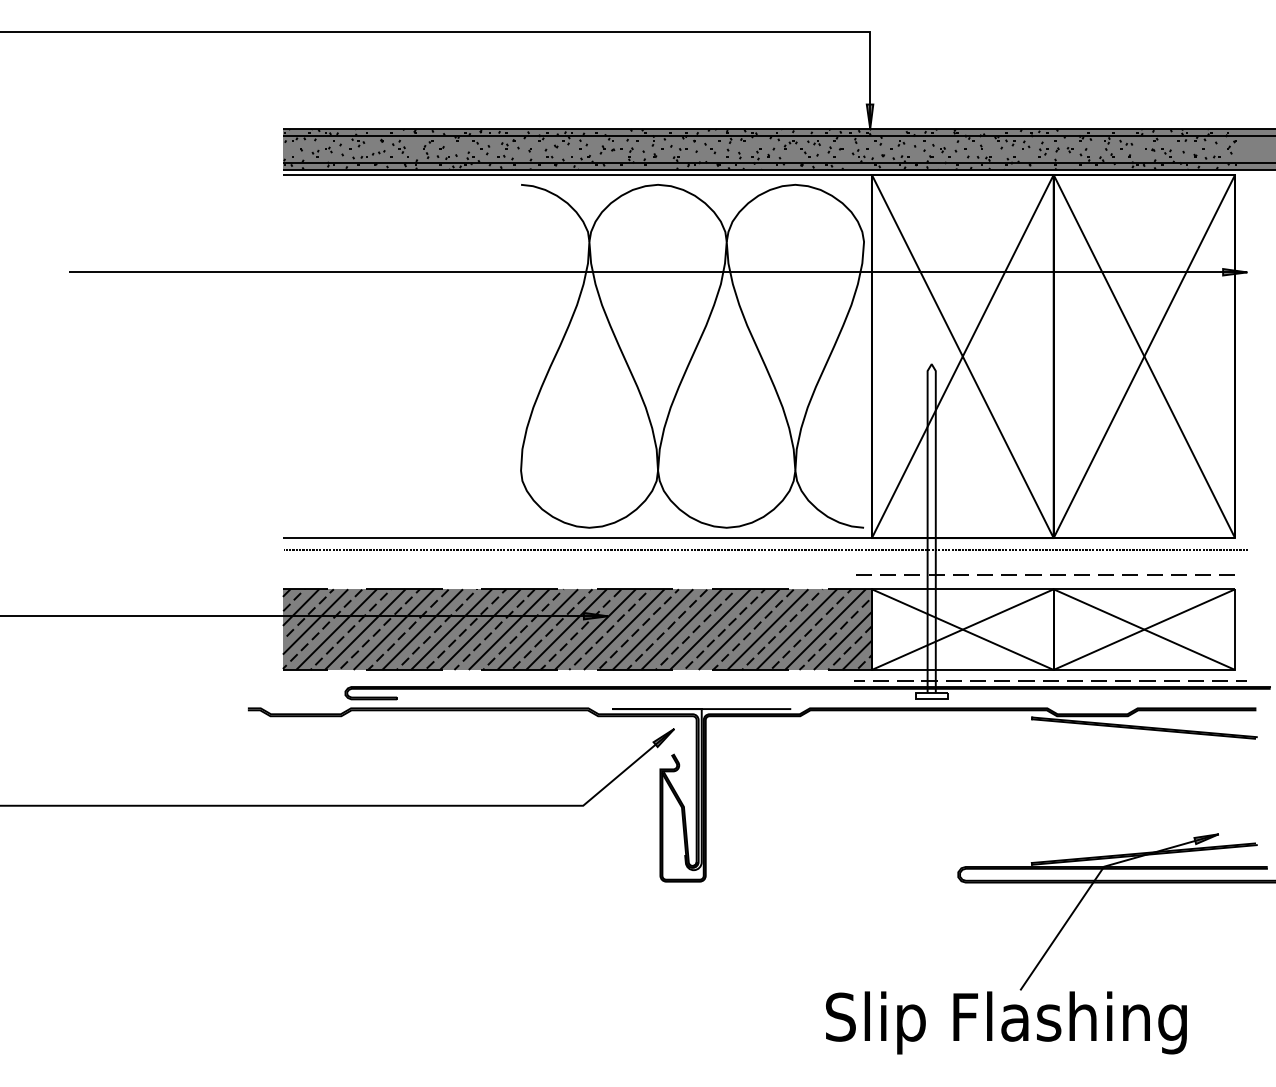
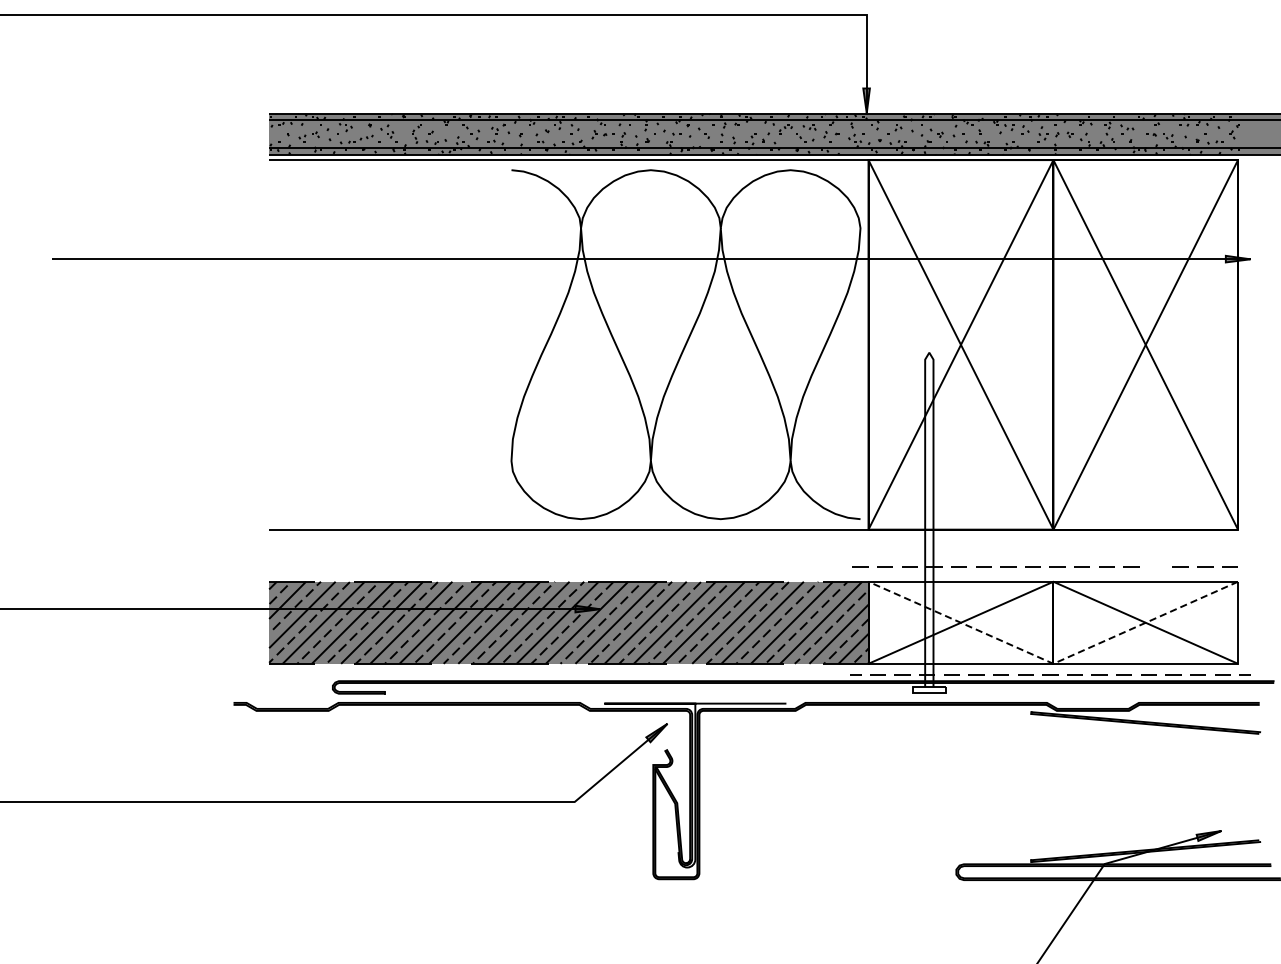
line: (766, 550) -> (761, 542), removed
line: (1154, 574) -> (1156, 566), removed
line: (1053, 669) -> (1053, 663), solid -> dashed

